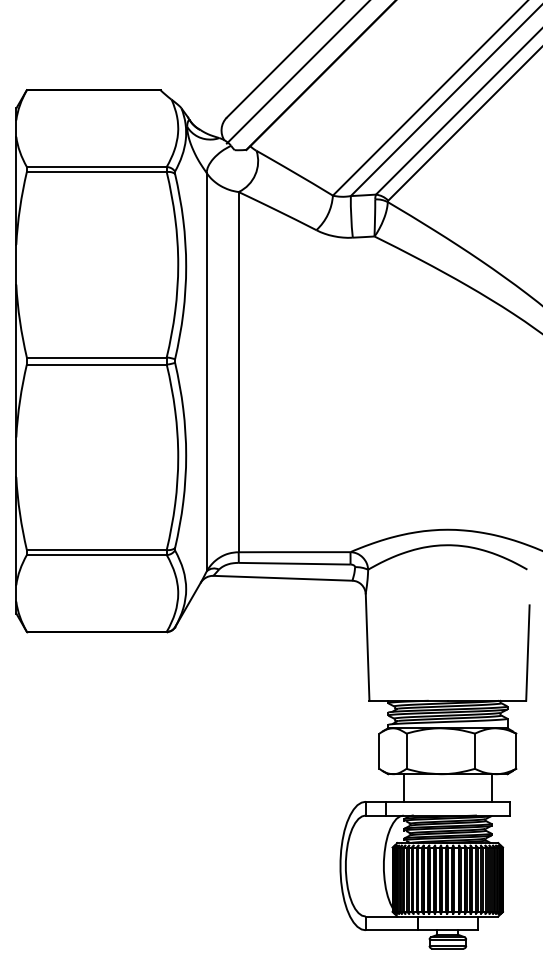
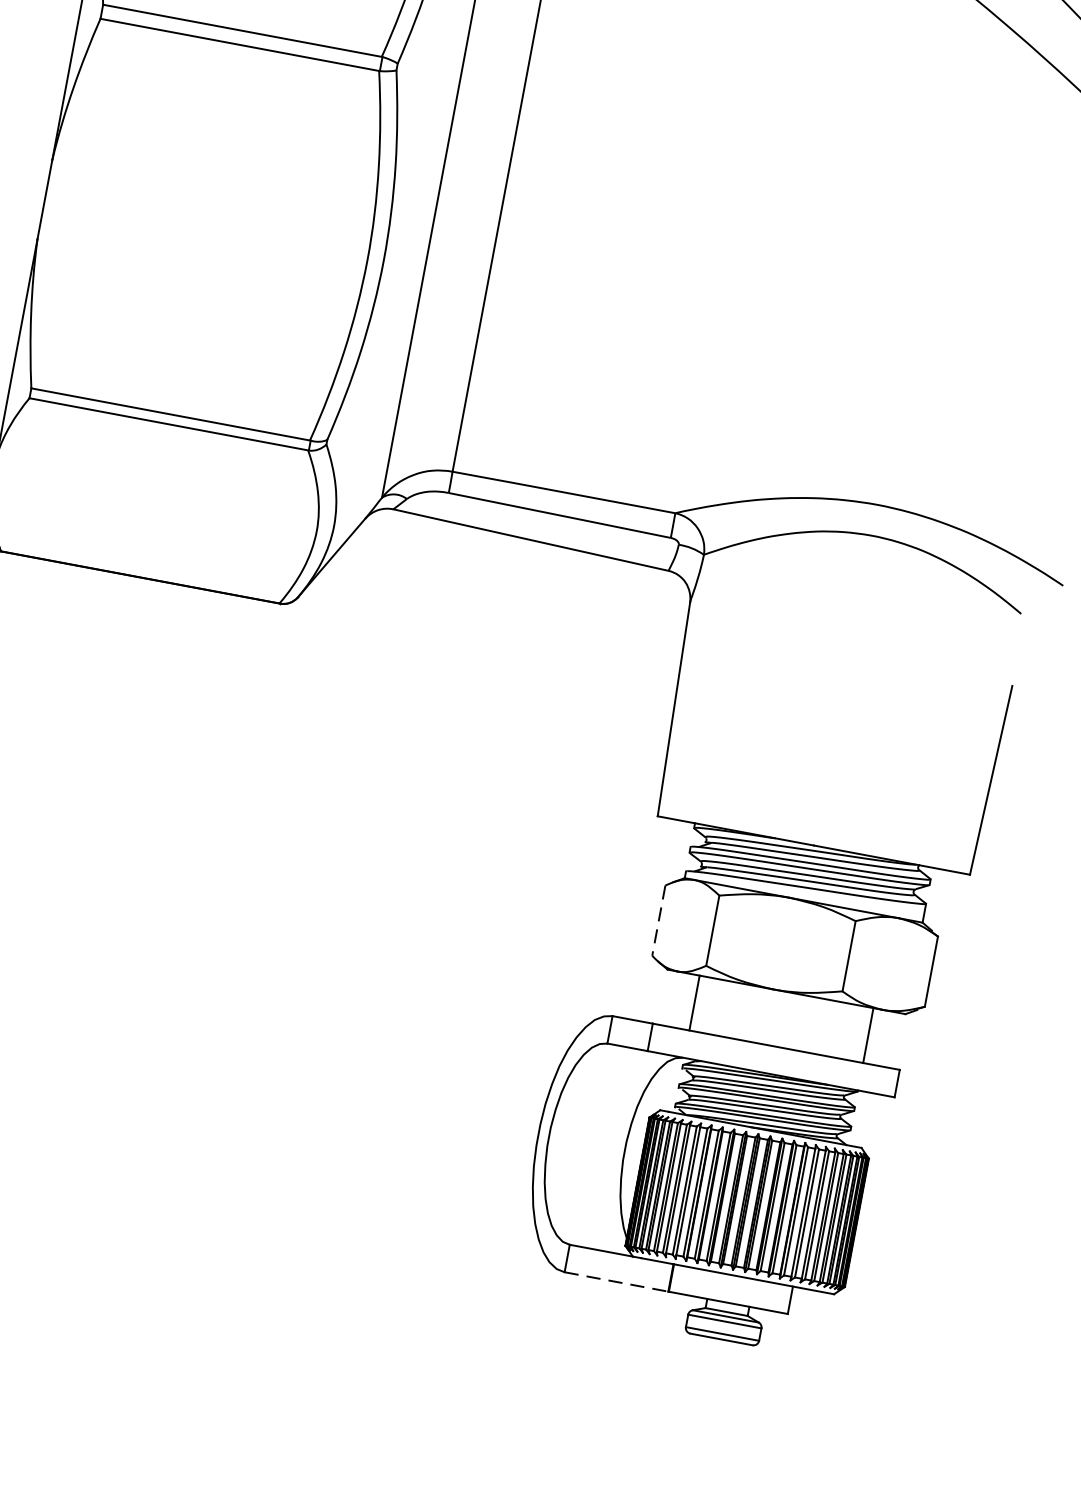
line: (379, 751) -> (658, 921), solid -> dashed
line: (392, 930) -> (617, 1282), solid -> dashed

